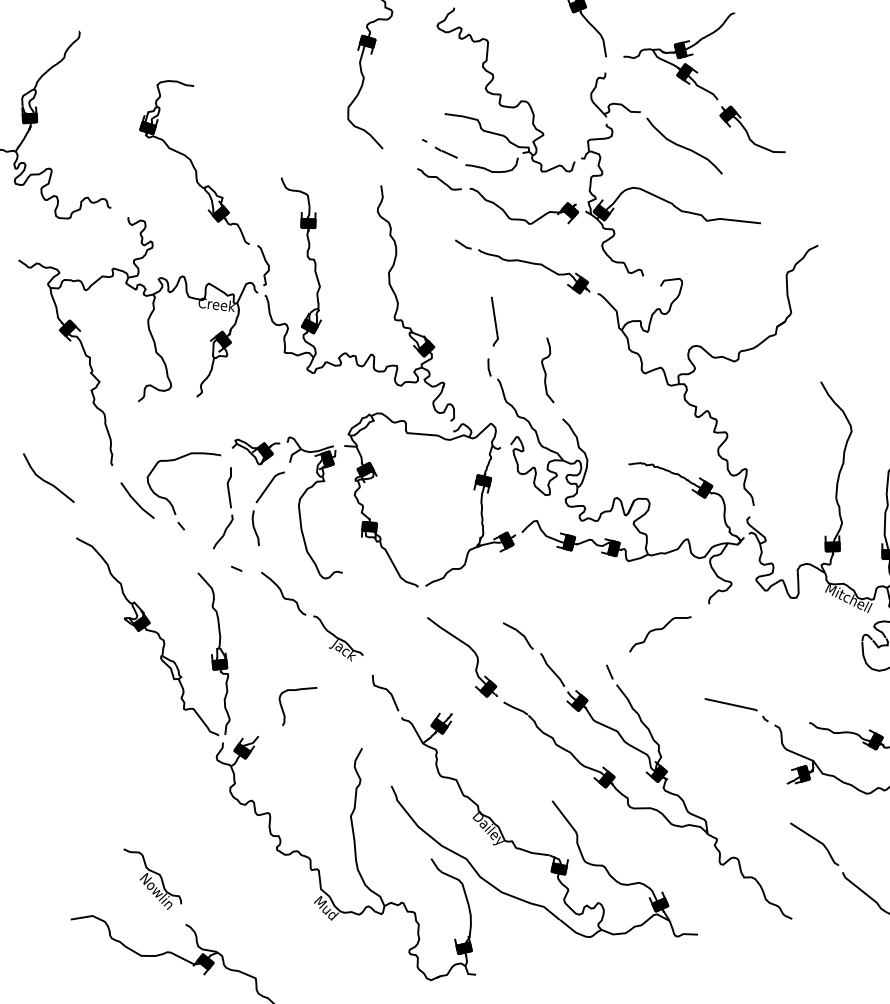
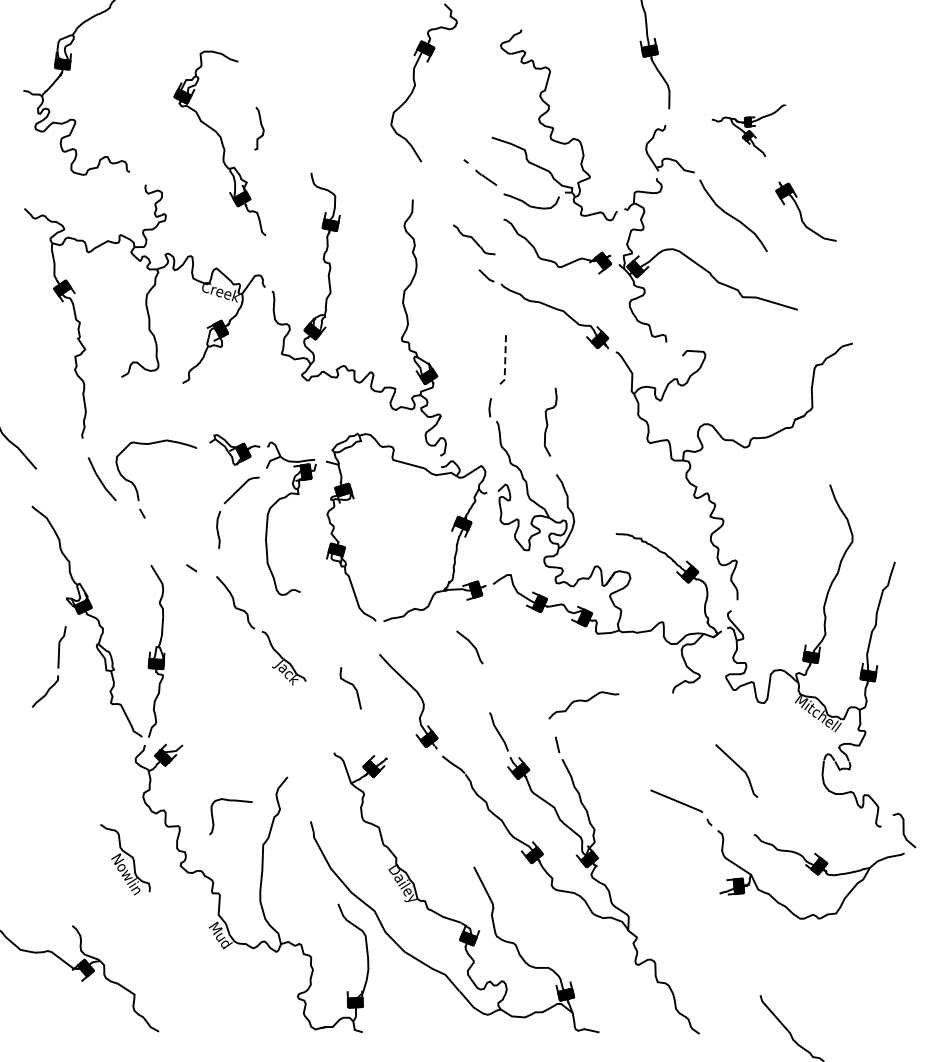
part: (684, 63) -> (748, 130), size x0.6
part: (439, 178) -> (474, 239), moved
curve: (266, 263) -> (261, 127), moved
line: (496, 323) -> (505, 363), solid -> dashed
part: (229, 506) -> (57, 666), moved
curve: (659, 629) -> (583, 701), moved
part: (517, 636) -> (469, 647), moved
curve: (296, 690) -> (230, 801), moved
curve: (386, 691) -> (352, 686), moved
curve: (815, 840) -> (738, 767), moved
part: (153, 877) -> (125, 859), moved

